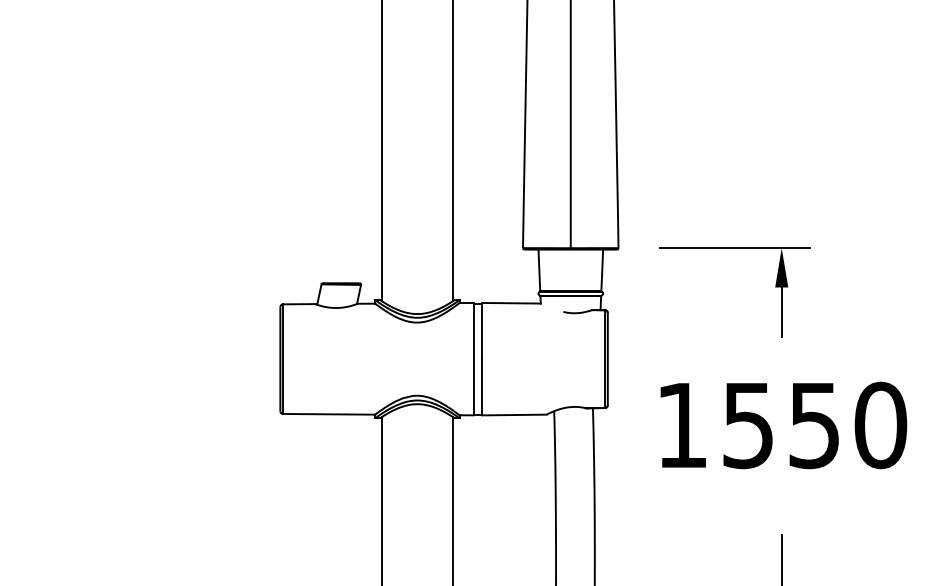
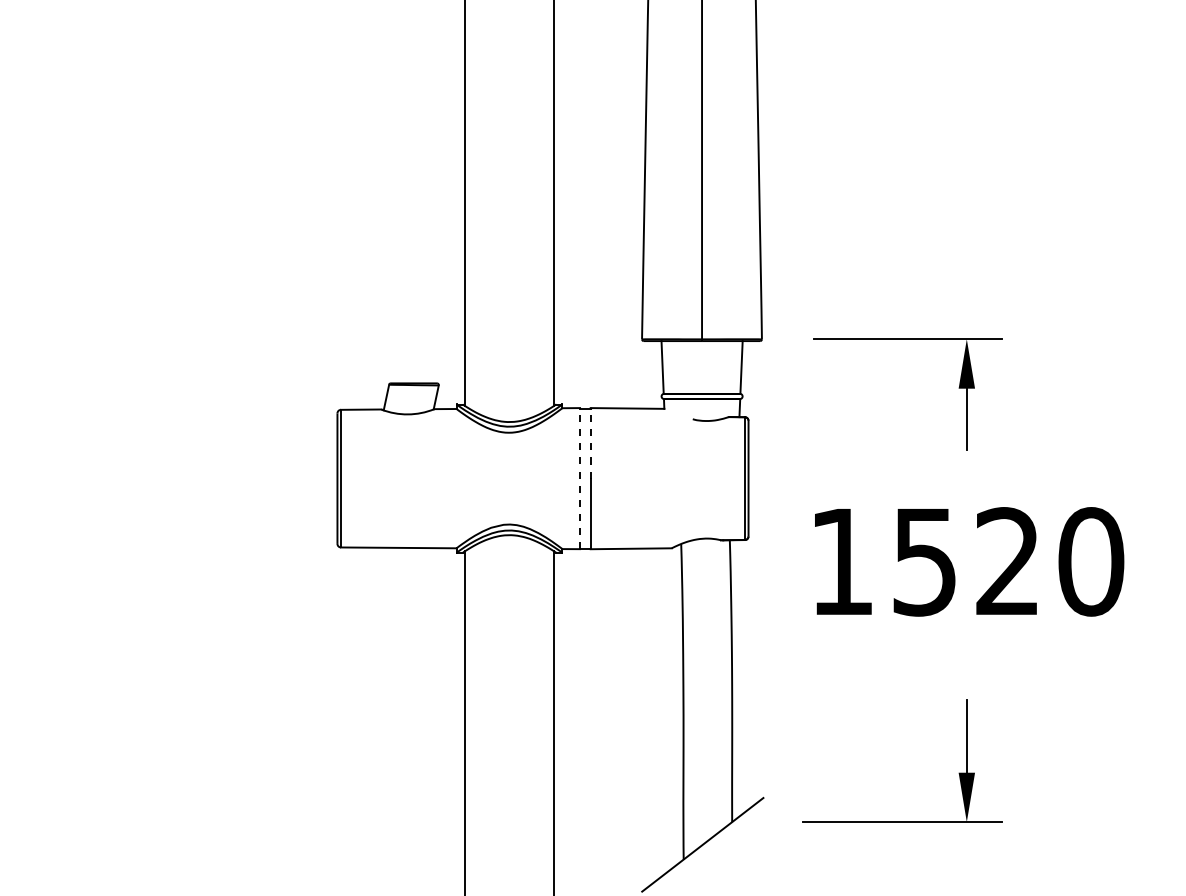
line: (481, 330) -> (590, 442), solid -> dashed
line: (473, 359) -> (580, 478), solid -> dashed
text: (814, 425) -> (1007, 561), 1550 -> 1520

